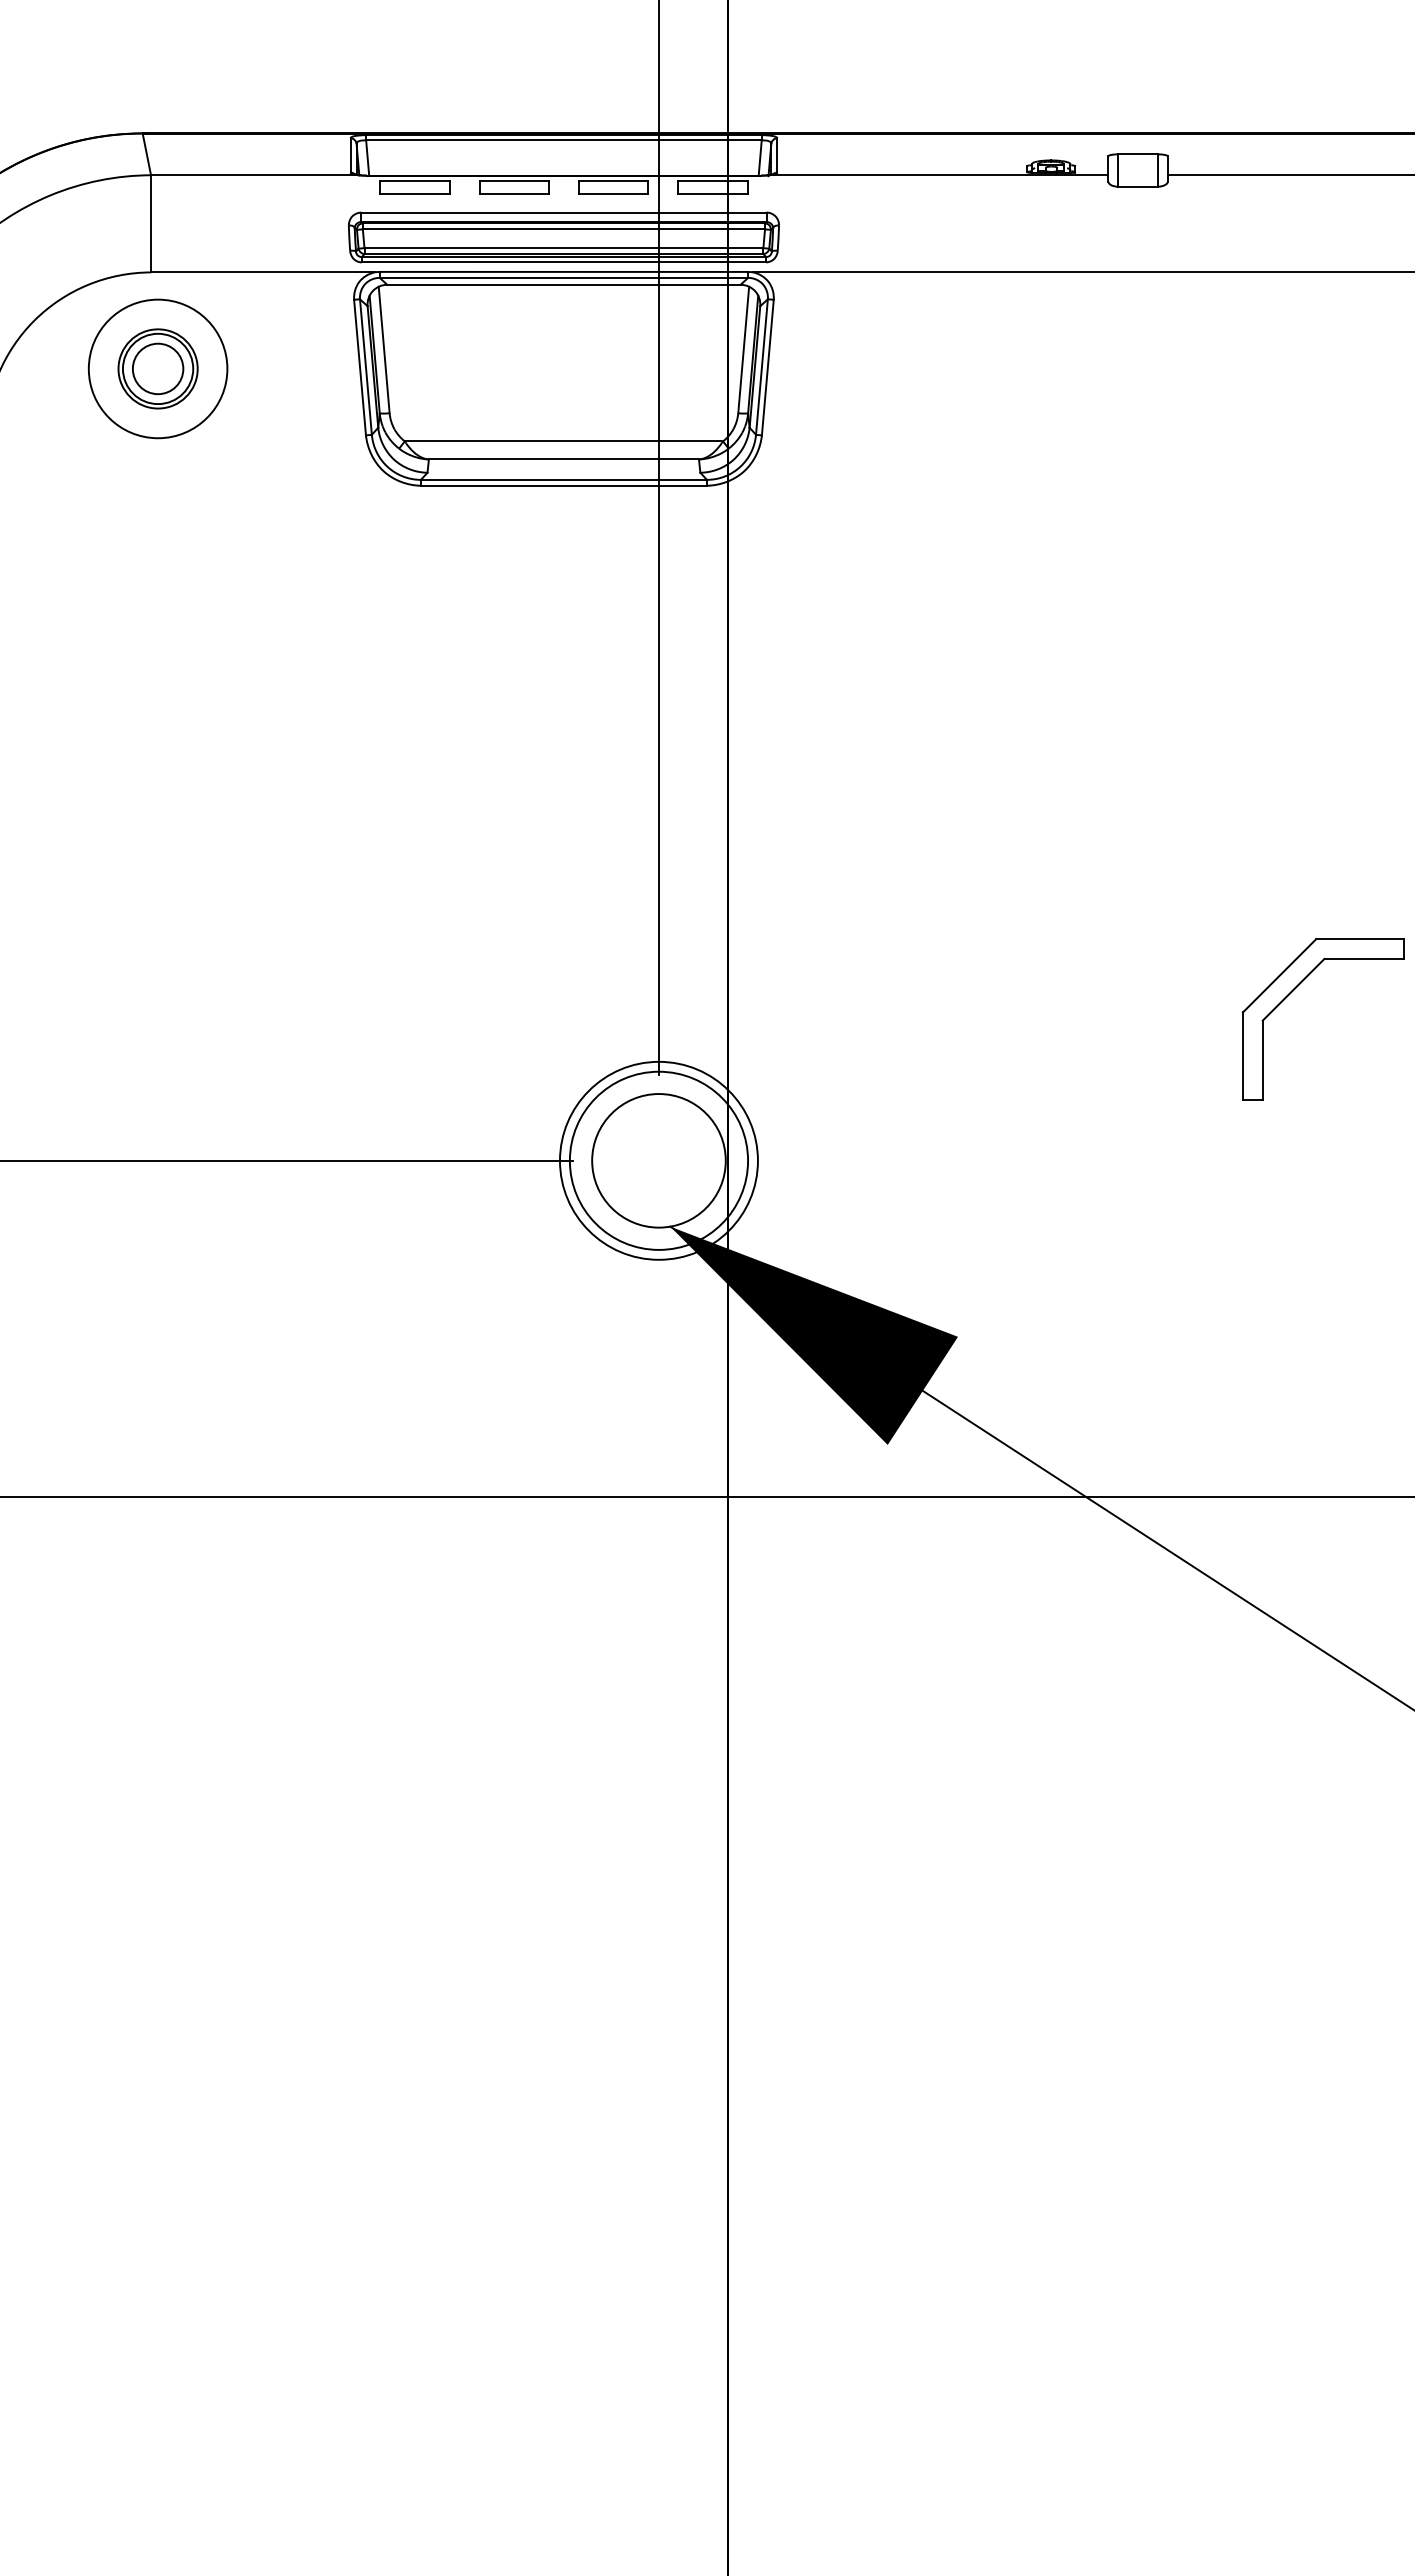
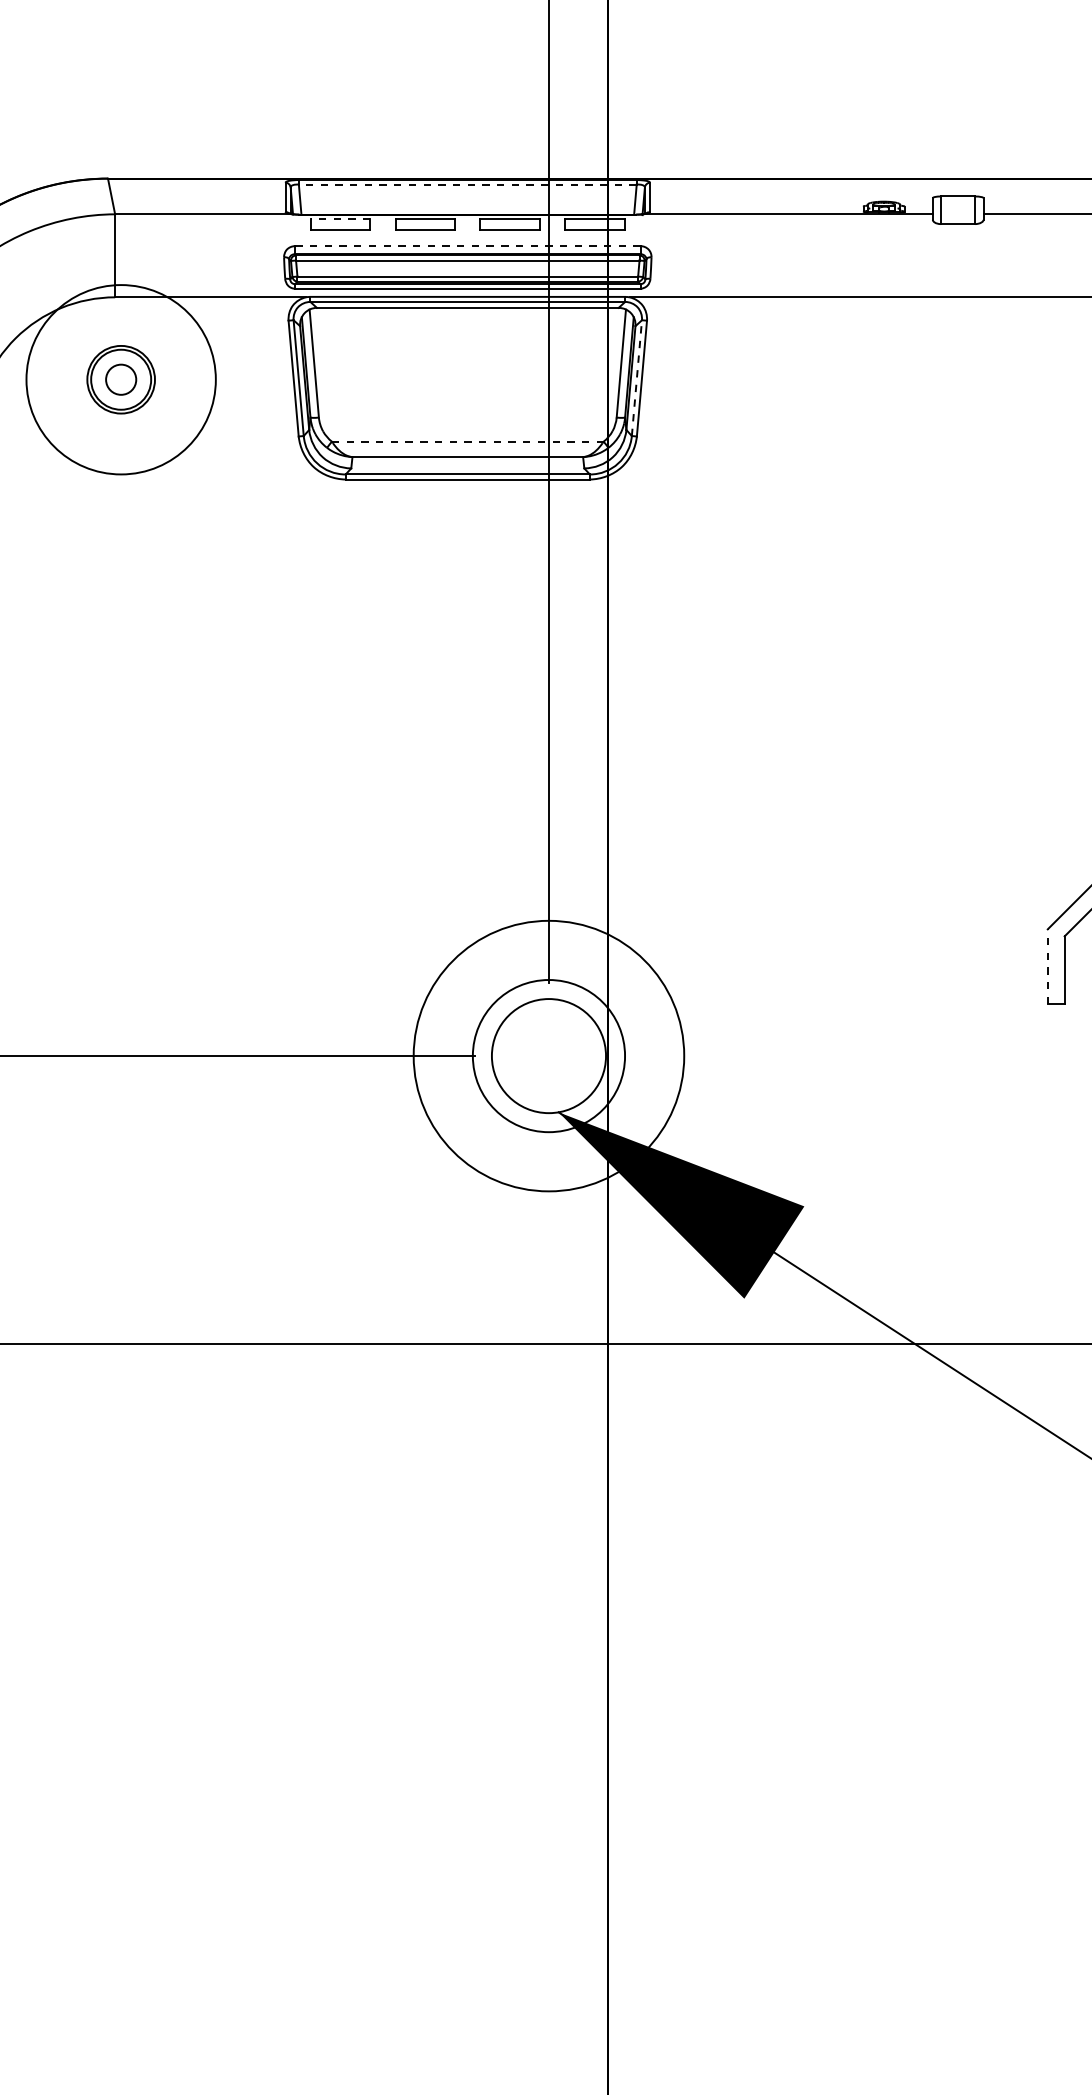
line: (563, 140) -> (467, 184), solid -> dashed
line: (415, 180) -> (341, 218), solid -> dashed
line: (563, 212) -> (467, 246), solid -> dashed
line: (762, 366) -> (637, 377), solid -> dashed
circle: (157, 368) -> (120, 379), size x0.7
circle: (157, 368) -> (120, 379), size x1.6
line: (564, 441) -> (468, 441), solid -> dashed
line: (1242, 1056) -> (1047, 966), solid -> dashed
circle: (658, 1160) -> (548, 1055), size x1.6

